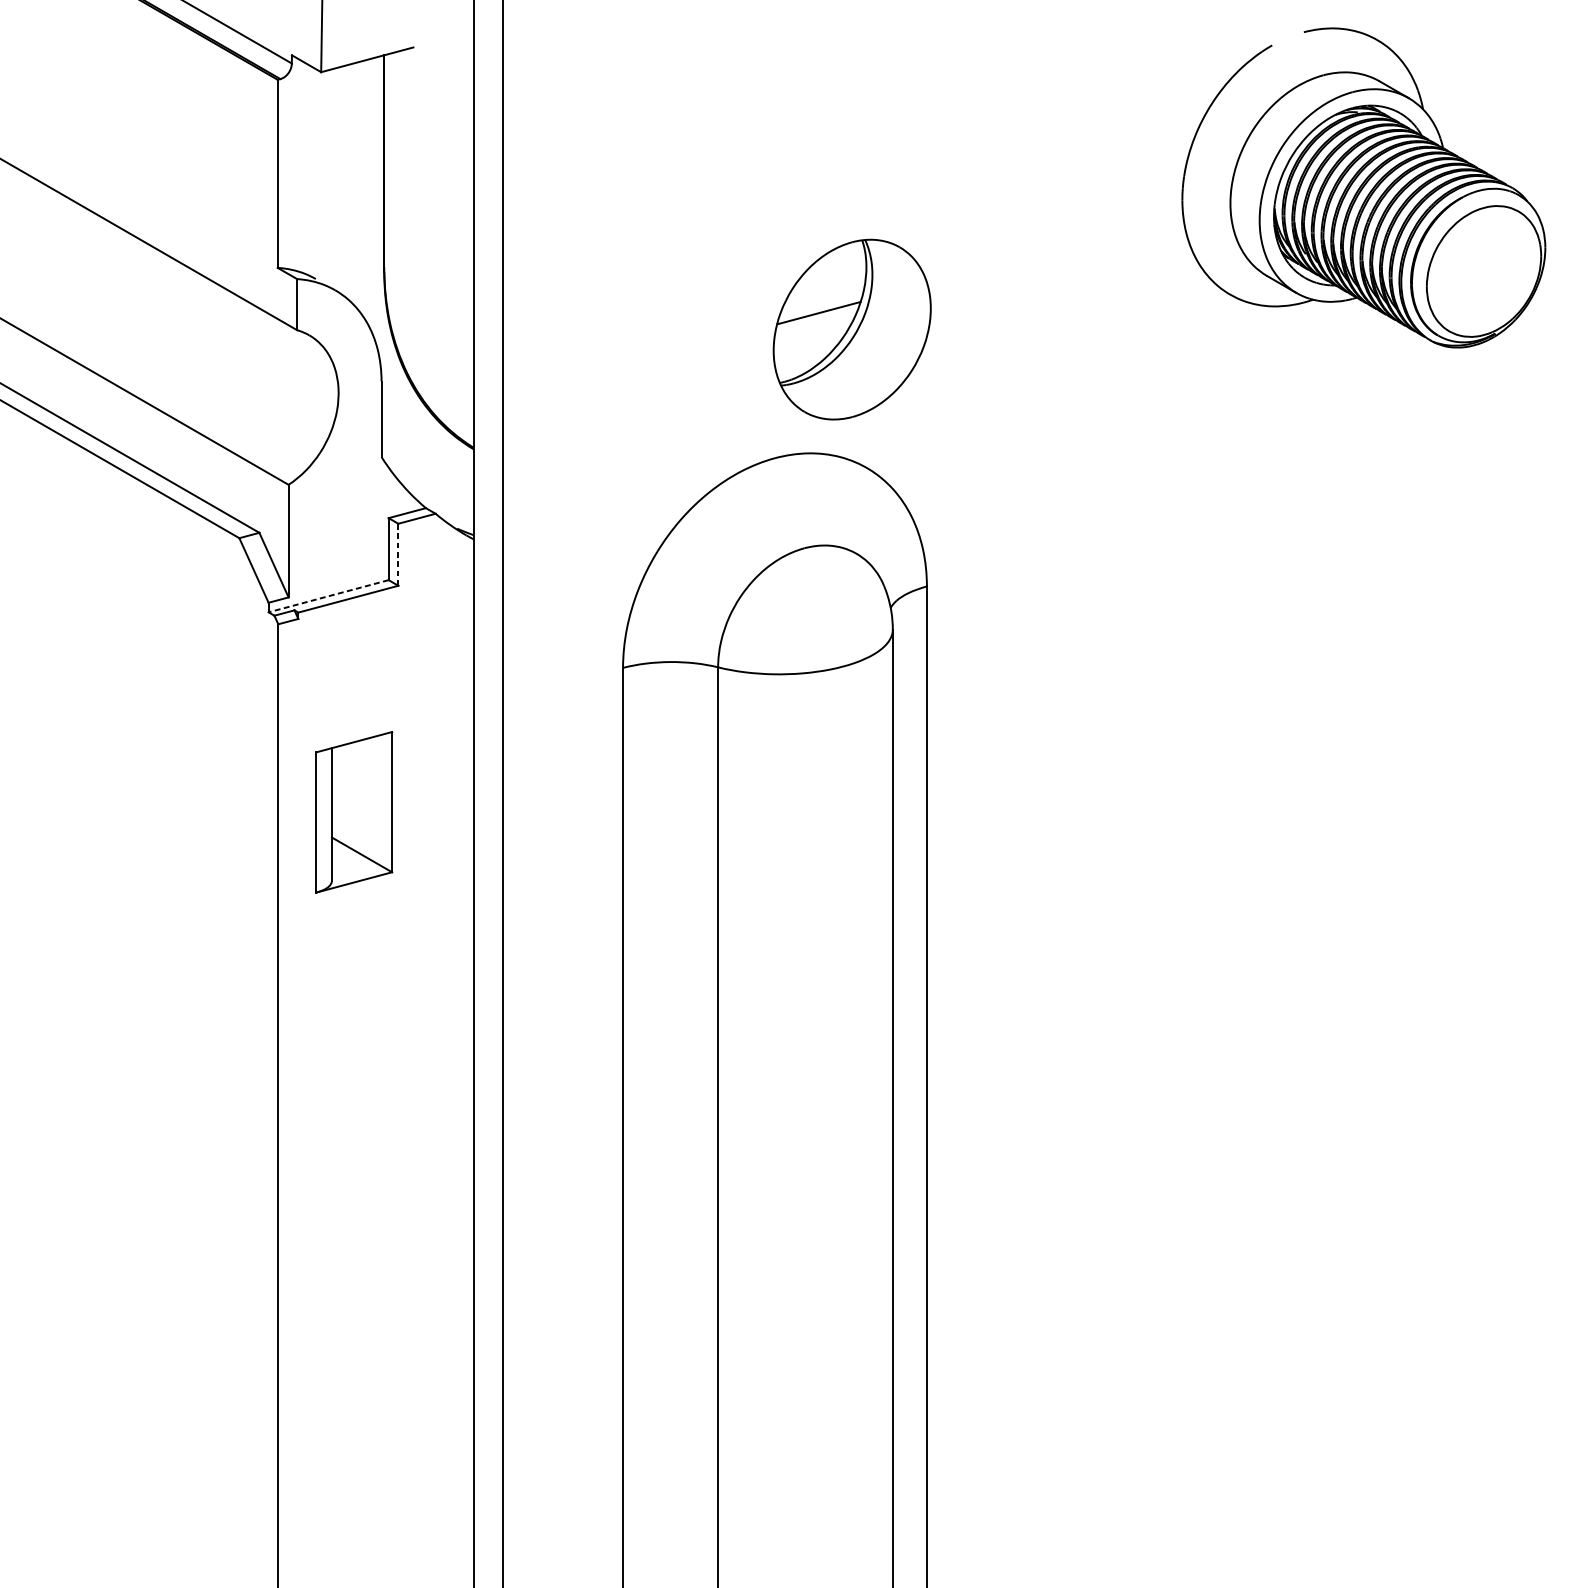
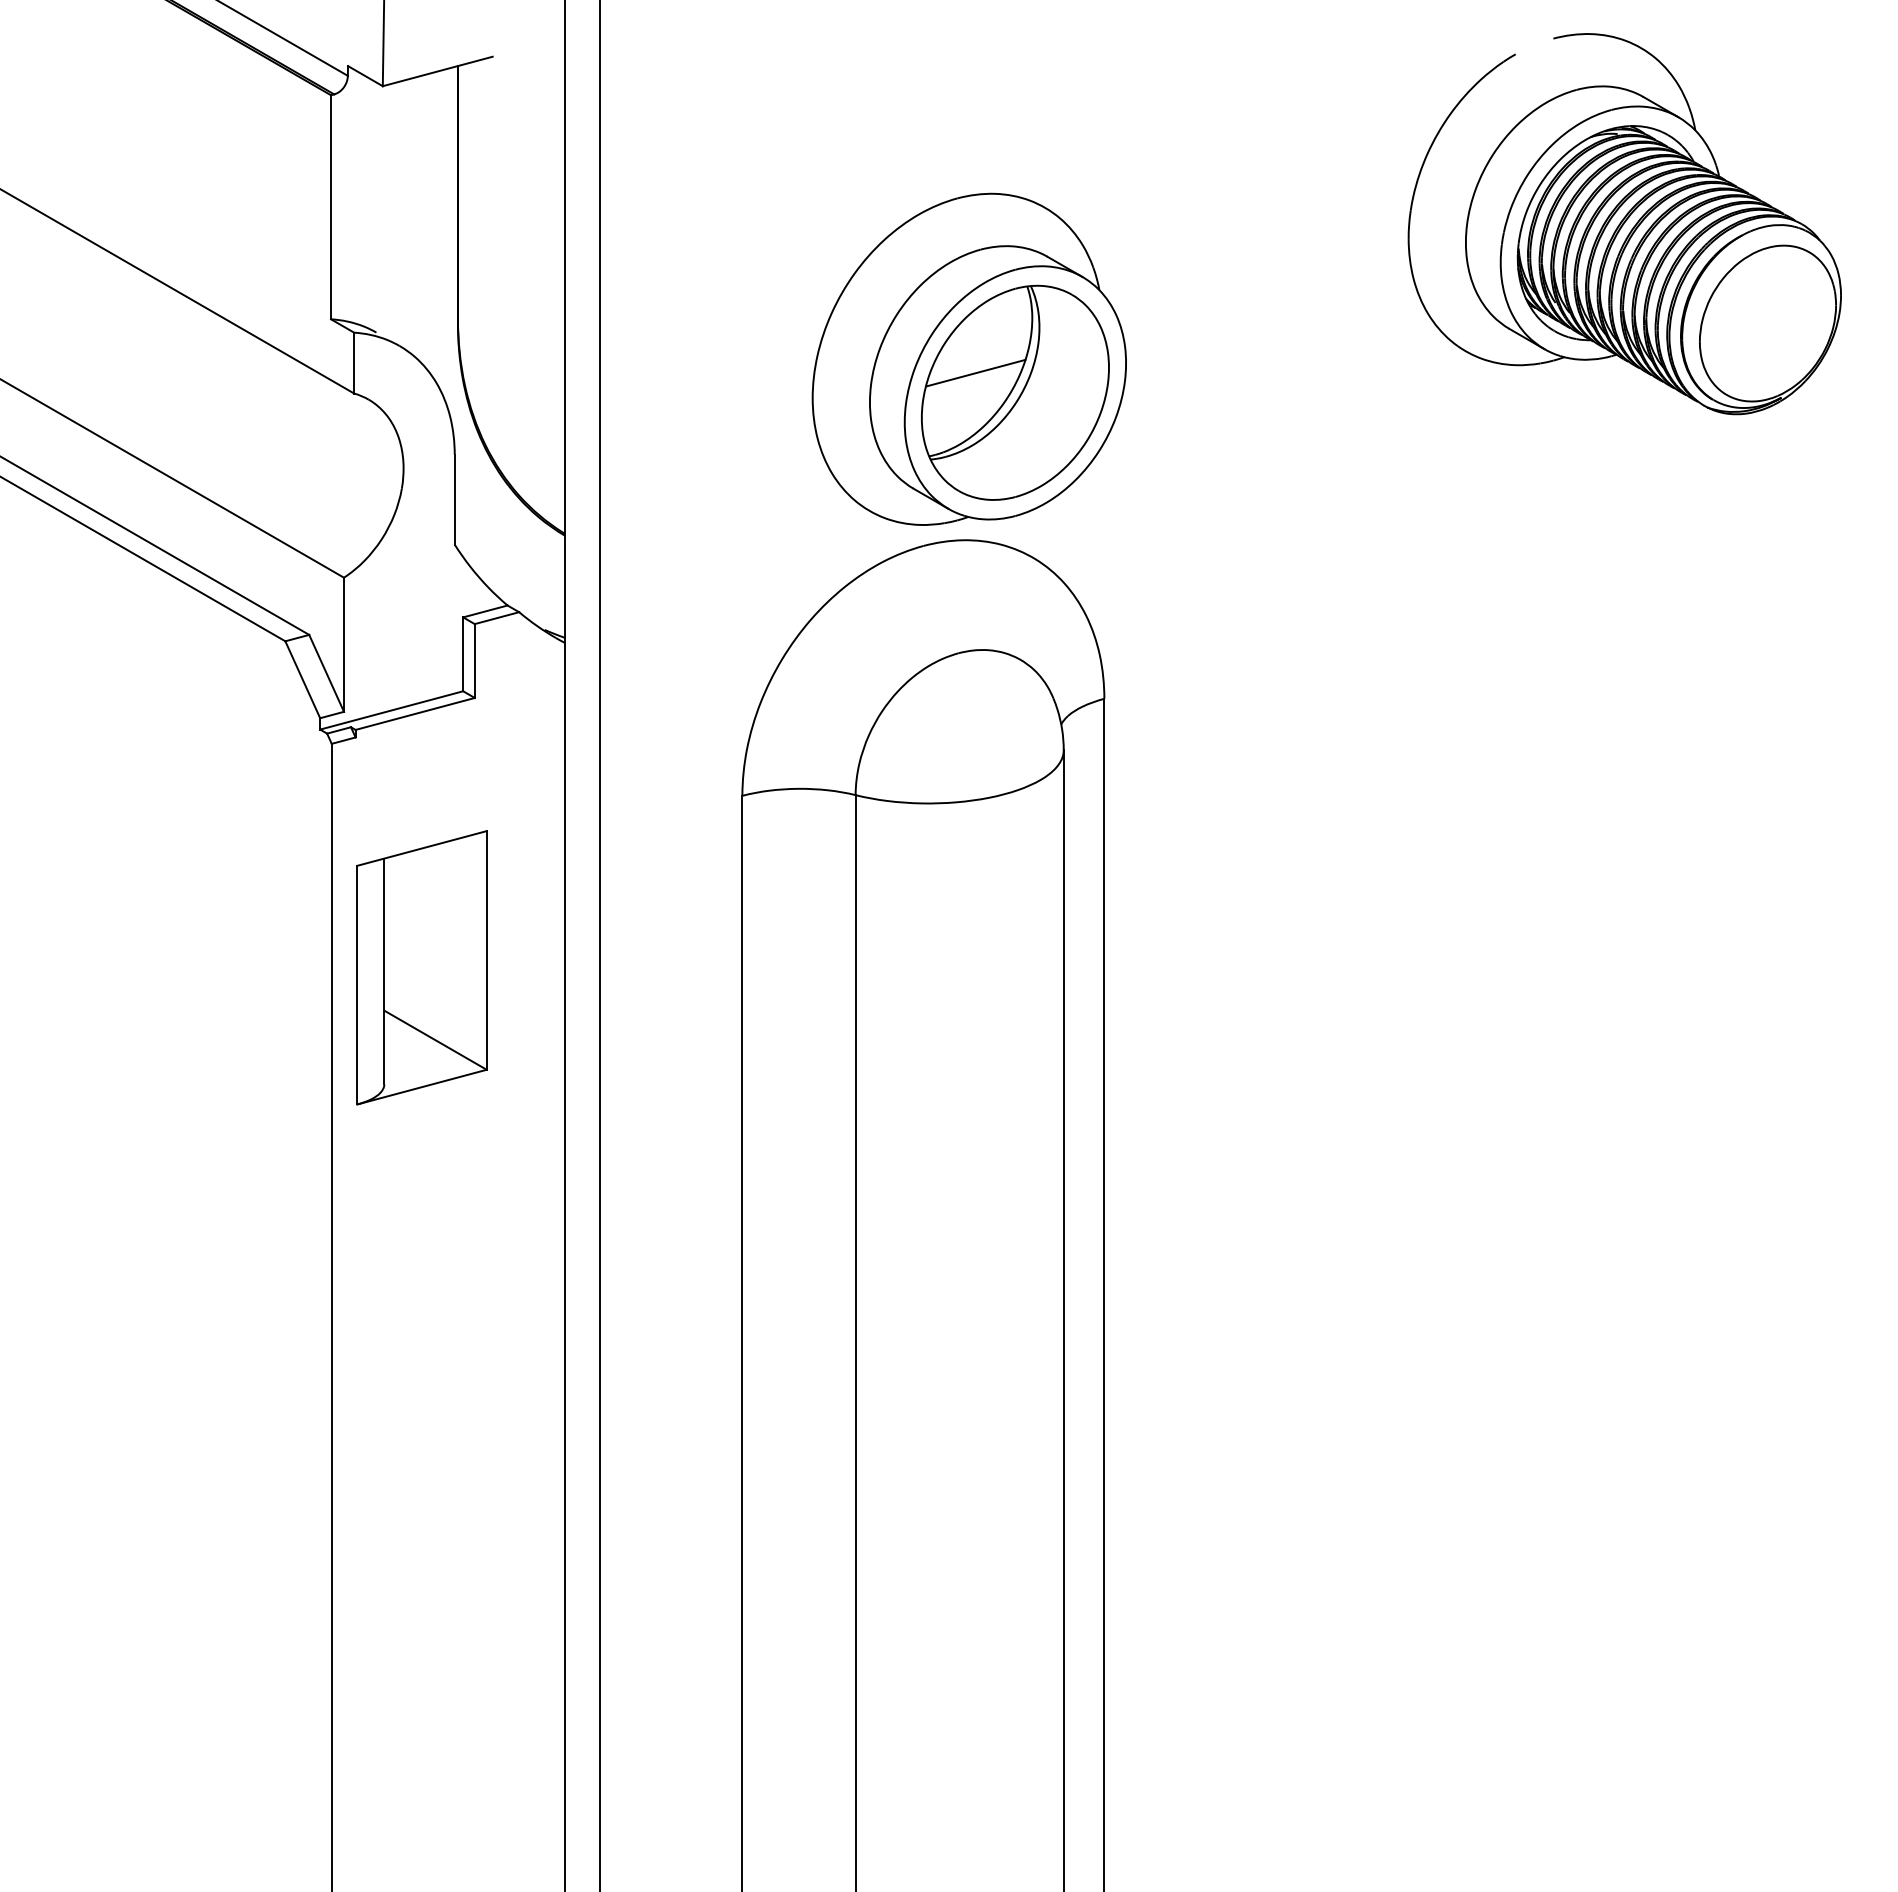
part: (812, 300) -> (968, 358), added
line: (398, 555) -> (474, 661), dashed -> solid
line: (328, 596) -> (391, 710), dashed -> solid
part: (353, 812) -> (421, 967), size x1.43

